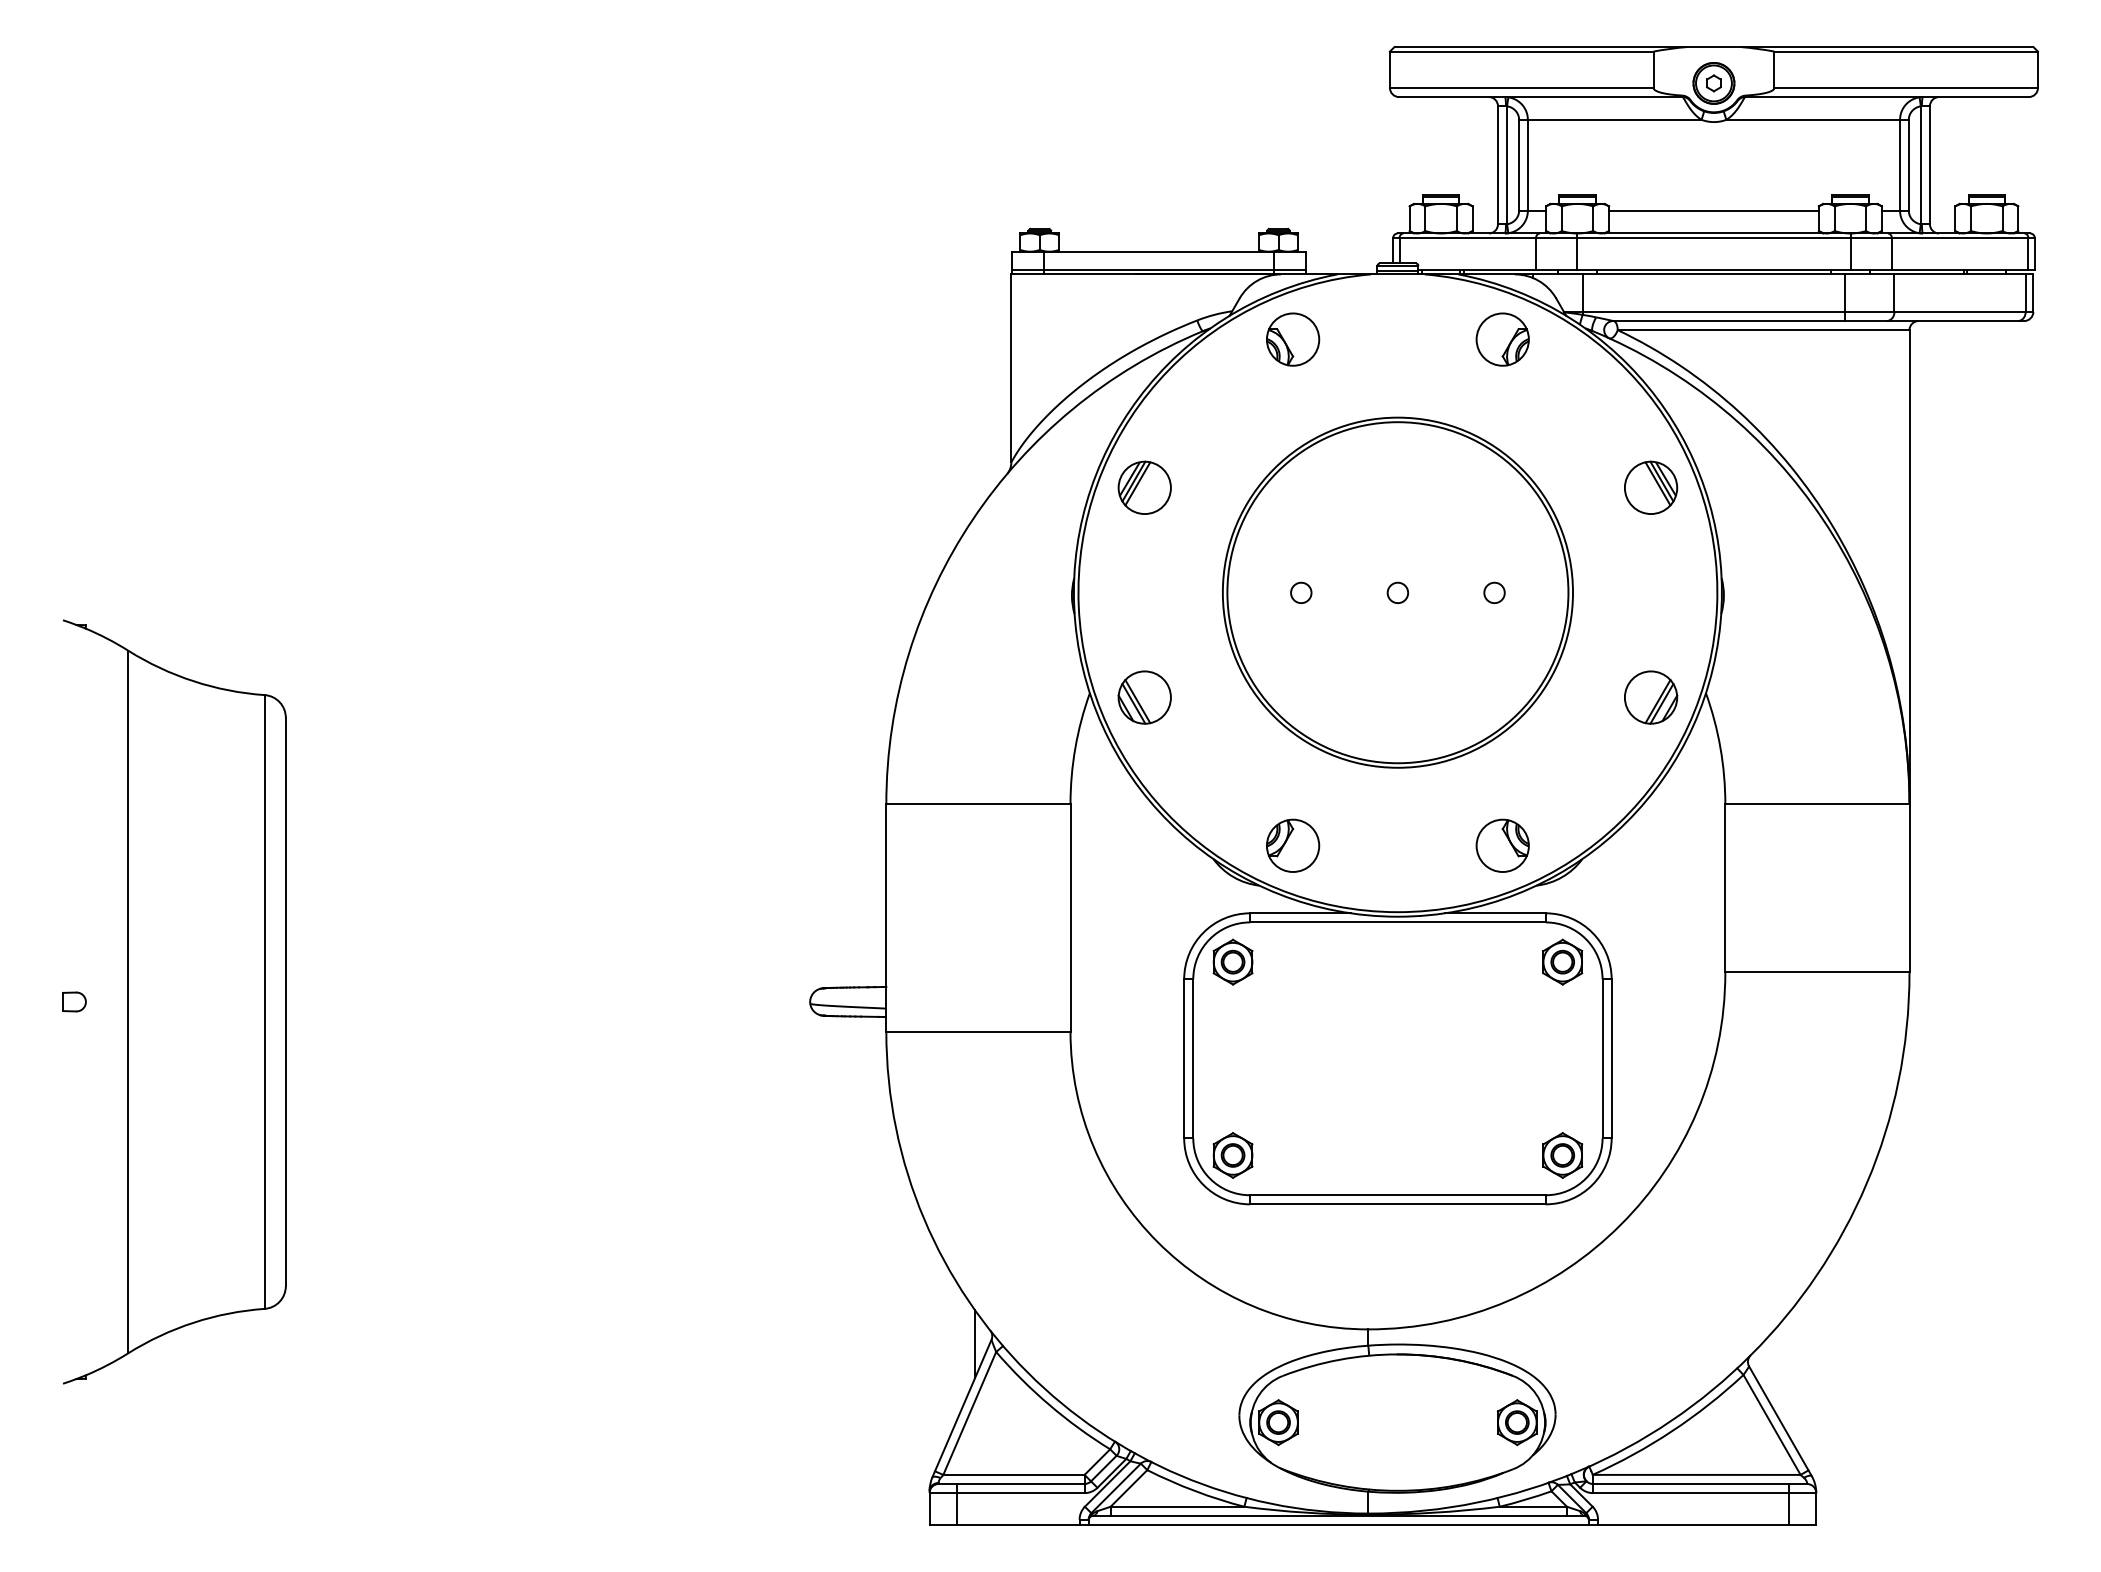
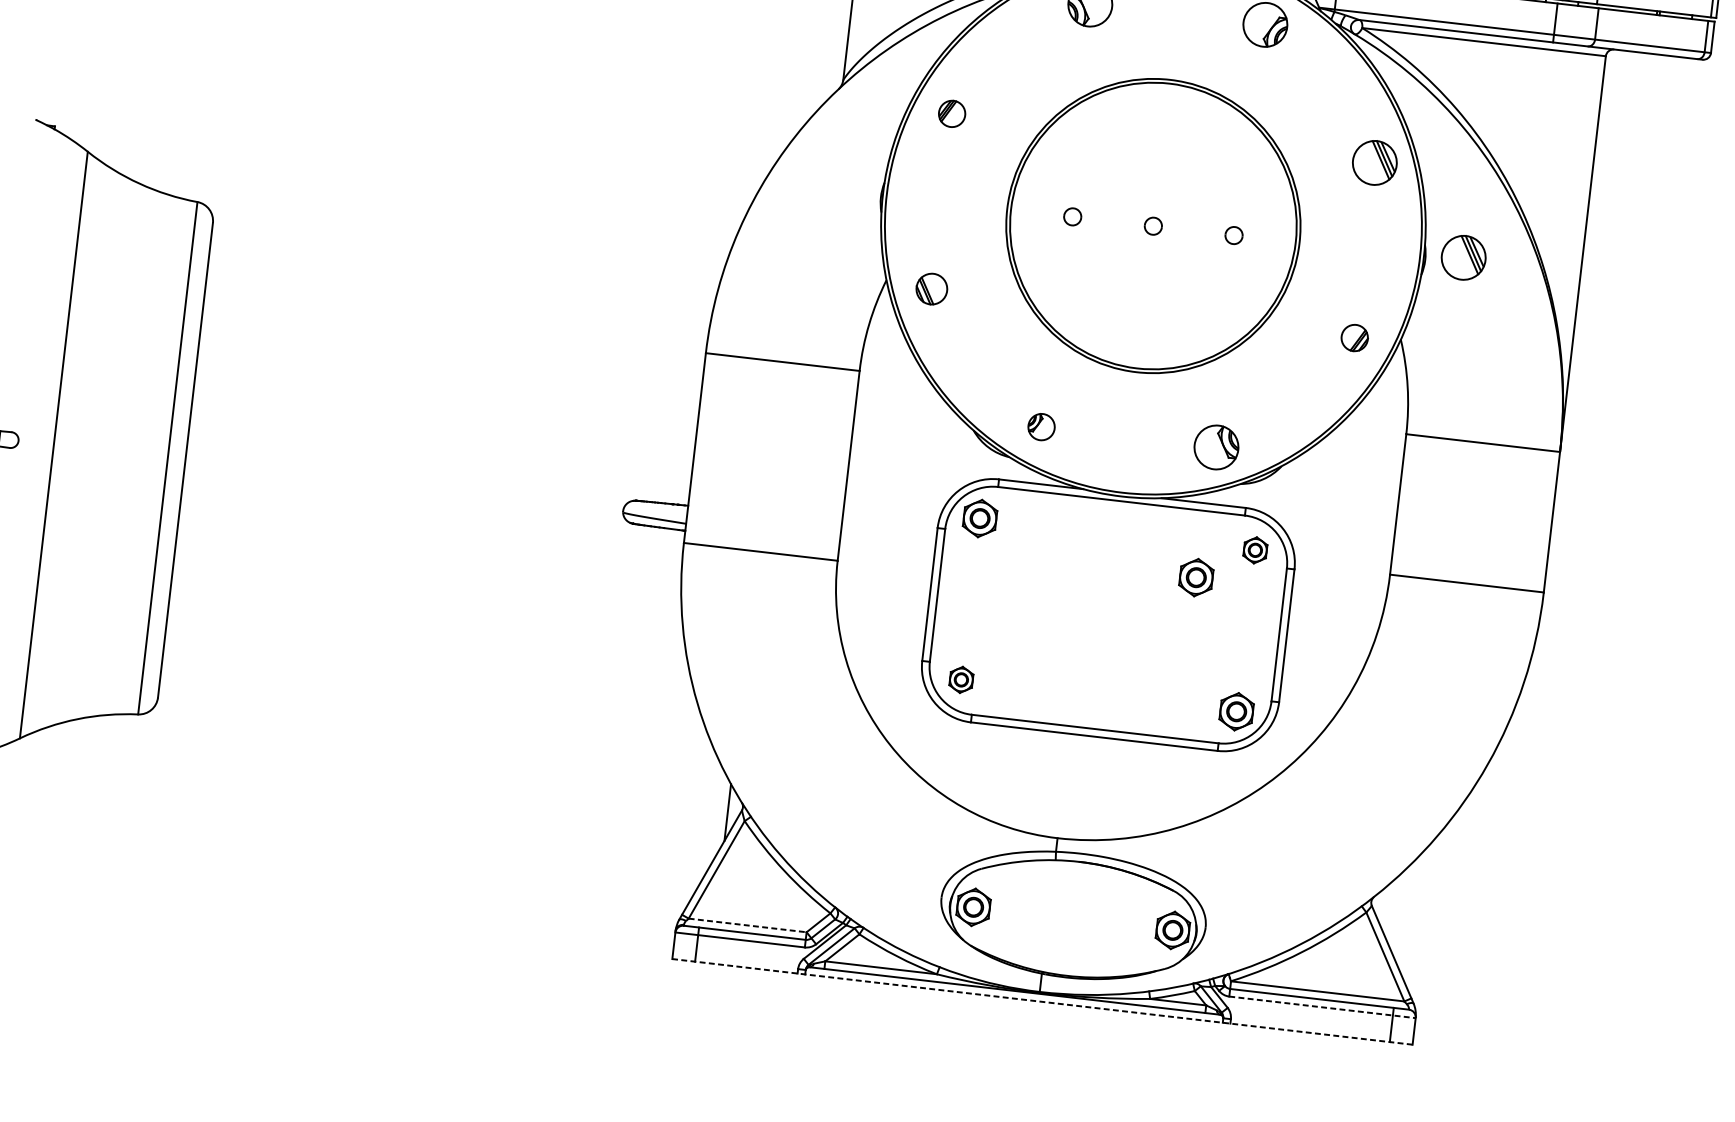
part: (1144, 487) -> (952, 113), size x0.6
part: (1769, 587) -> (1464, 257), added
part: (1144, 697) -> (931, 289), size x0.7
part: (1651, 697) -> (1354, 338), size x0.6
part: (1293, 845) -> (1041, 426), size x0.6
part: (1562, 961) -> (1255, 549), size x0.7
part: (1496, 1002) -> (1196, 577), added
part: (1232, 1155) -> (960, 679), size x0.7
line: (1013, 1474) -> (747, 925), solid -> dashed
line: (1704, 1493) -> (1322, 1007), solid -> dashed
line: (1372, 1524) -> (1042, 1001), solid -> dashed

